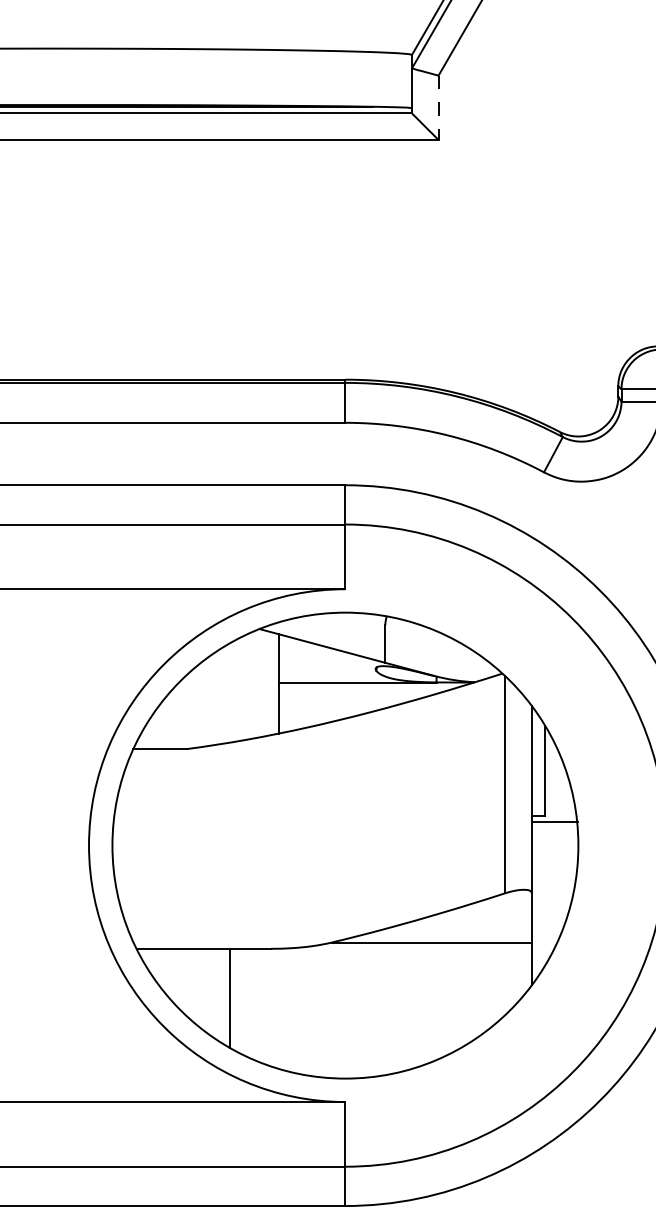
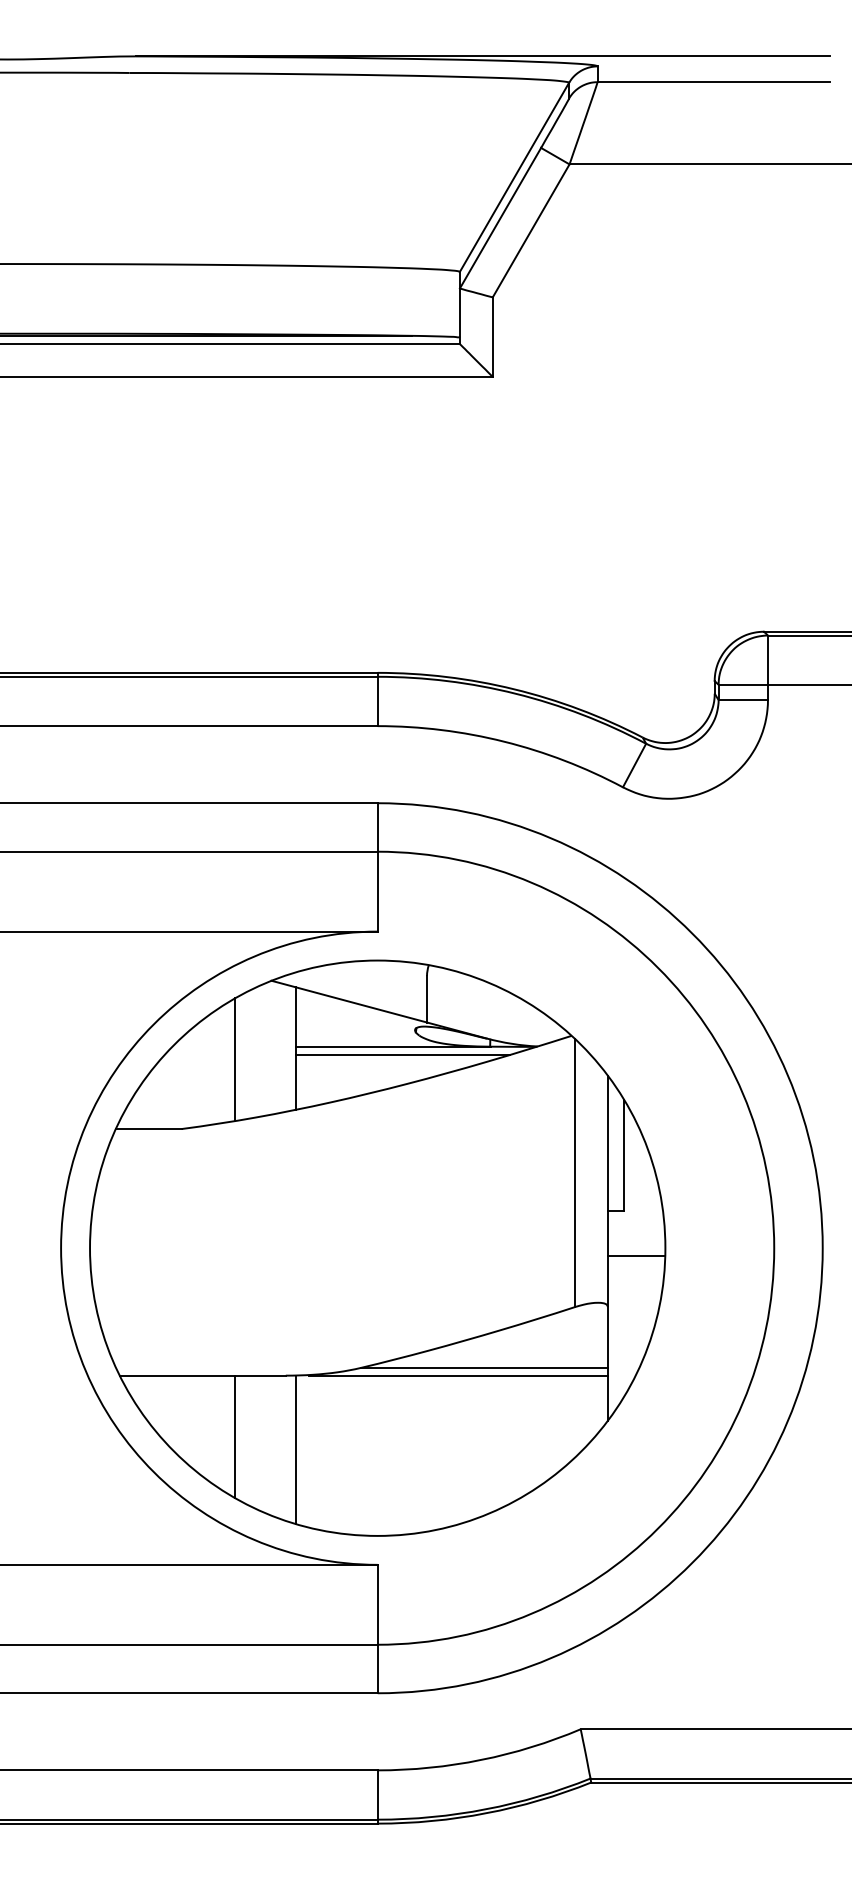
line: (438, 108) -> (492, 337), dashed -> solid
line: (365, 689) -> (402, 1055), added
line: (230, 692) -> (235, 1059), added
line: (554, 822) -> (636, 1256), moved
line: (410, 948) -> (457, 1375), added
line: (278, 1008) -> (295, 1449), added

